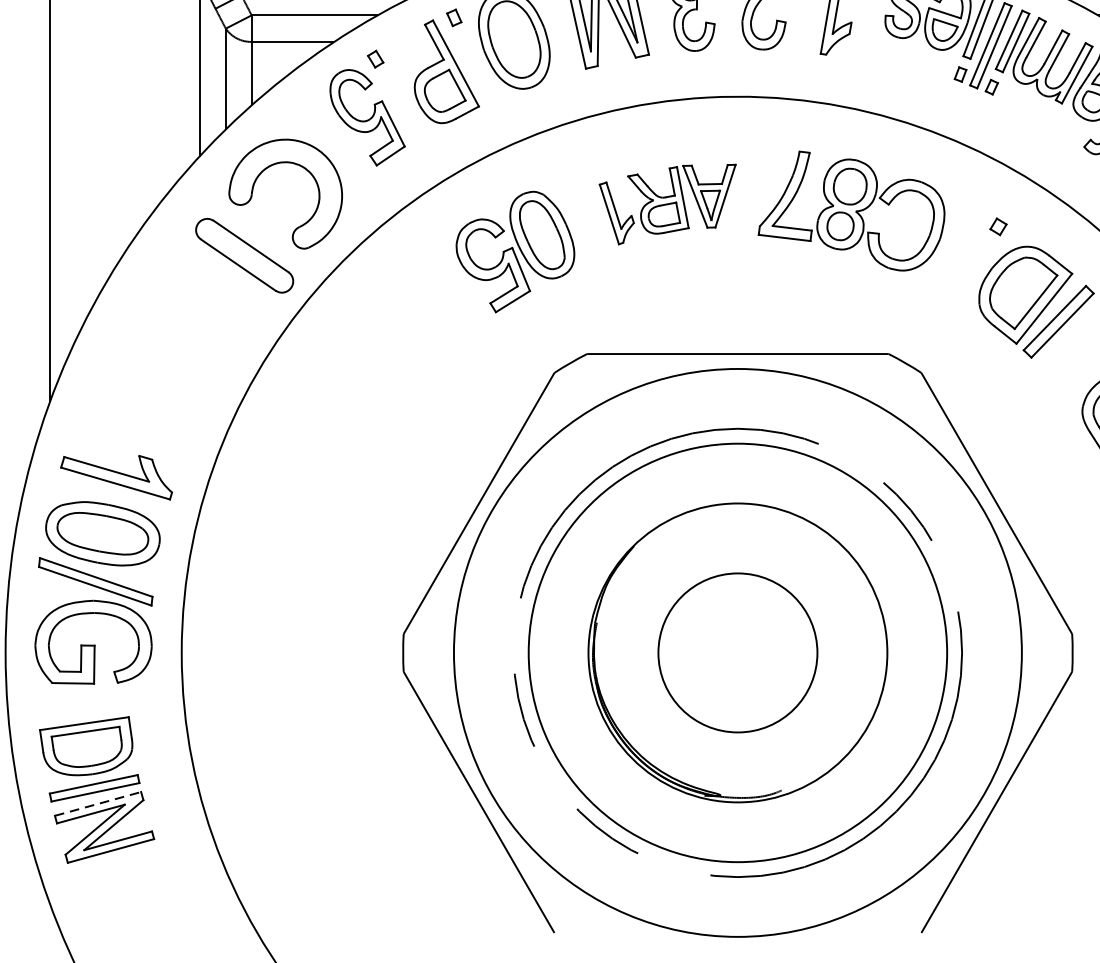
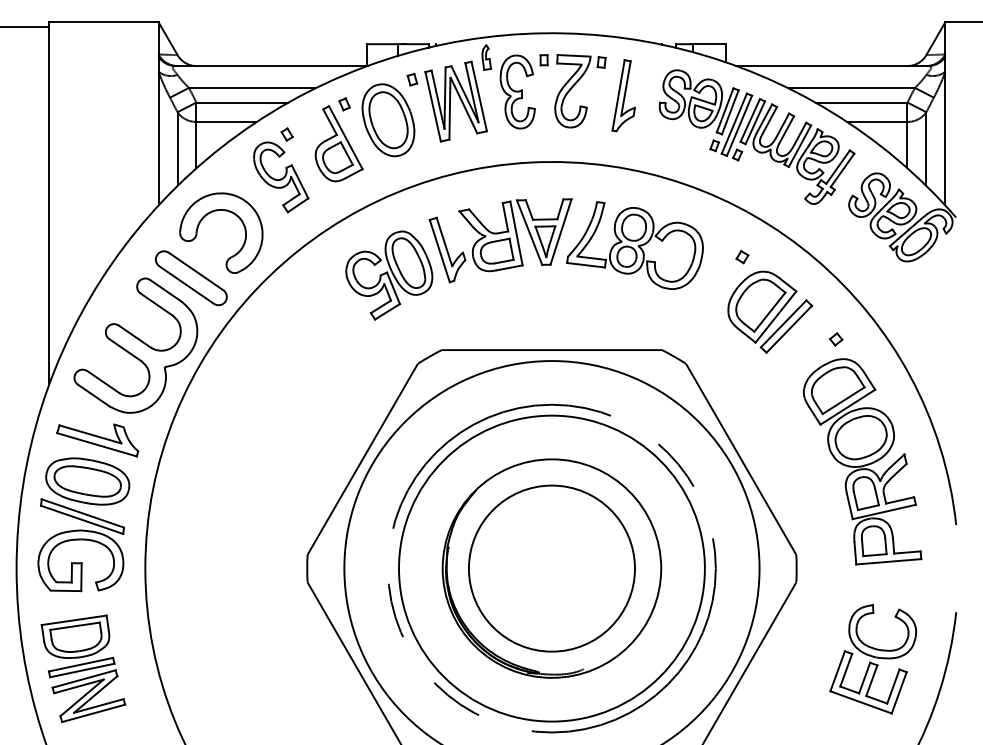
part: (667, 204) -> (500, 240), size x1.43
part: (168, 347) -> (135, 345), added
circle: (737, 652) -> (551, 568), size x1.43
line: (98, 804) -> (84, 679), dashed -> solid

